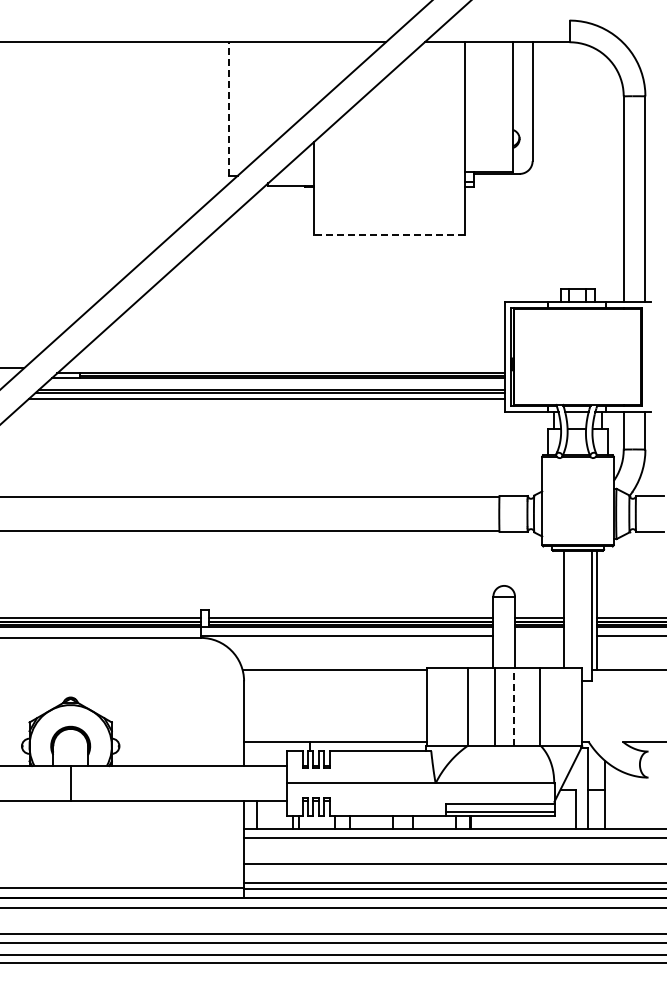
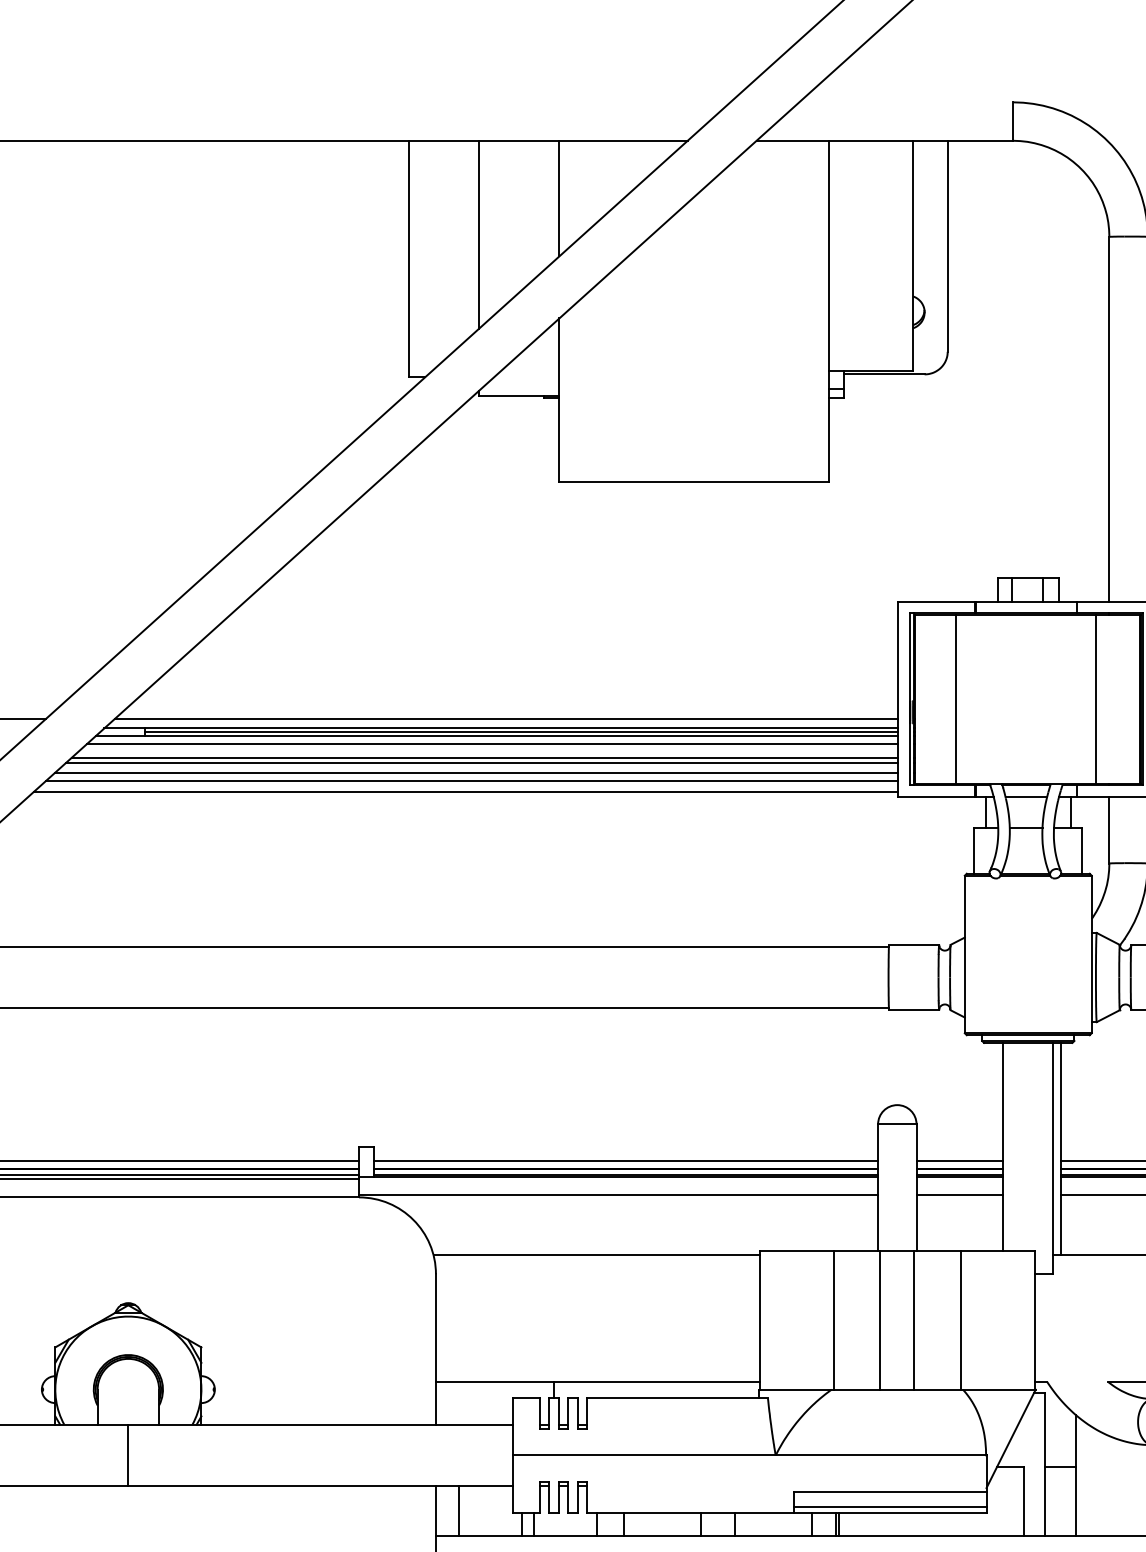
line: (313, 74) -> (559, 198), added
line: (268, 95) -> (479, 235), added
line: (229, 108) -> (410, 258), dashed -> solid
line: (389, 234) -> (693, 481), dashed -> solid
line: (537, 356) -> (956, 698), added
line: (616, 356) -> (1096, 698), added
line: (283, 367) -> (505, 717), added
line: (275, 382) -> (491, 744), added
line: (264, 402) -> (472, 779), added
line: (260, 409) -> (465, 792), added
line: (539, 636) -> (959, 1194), added
line: (513, 706) -> (913, 1319), dashed -> solid

